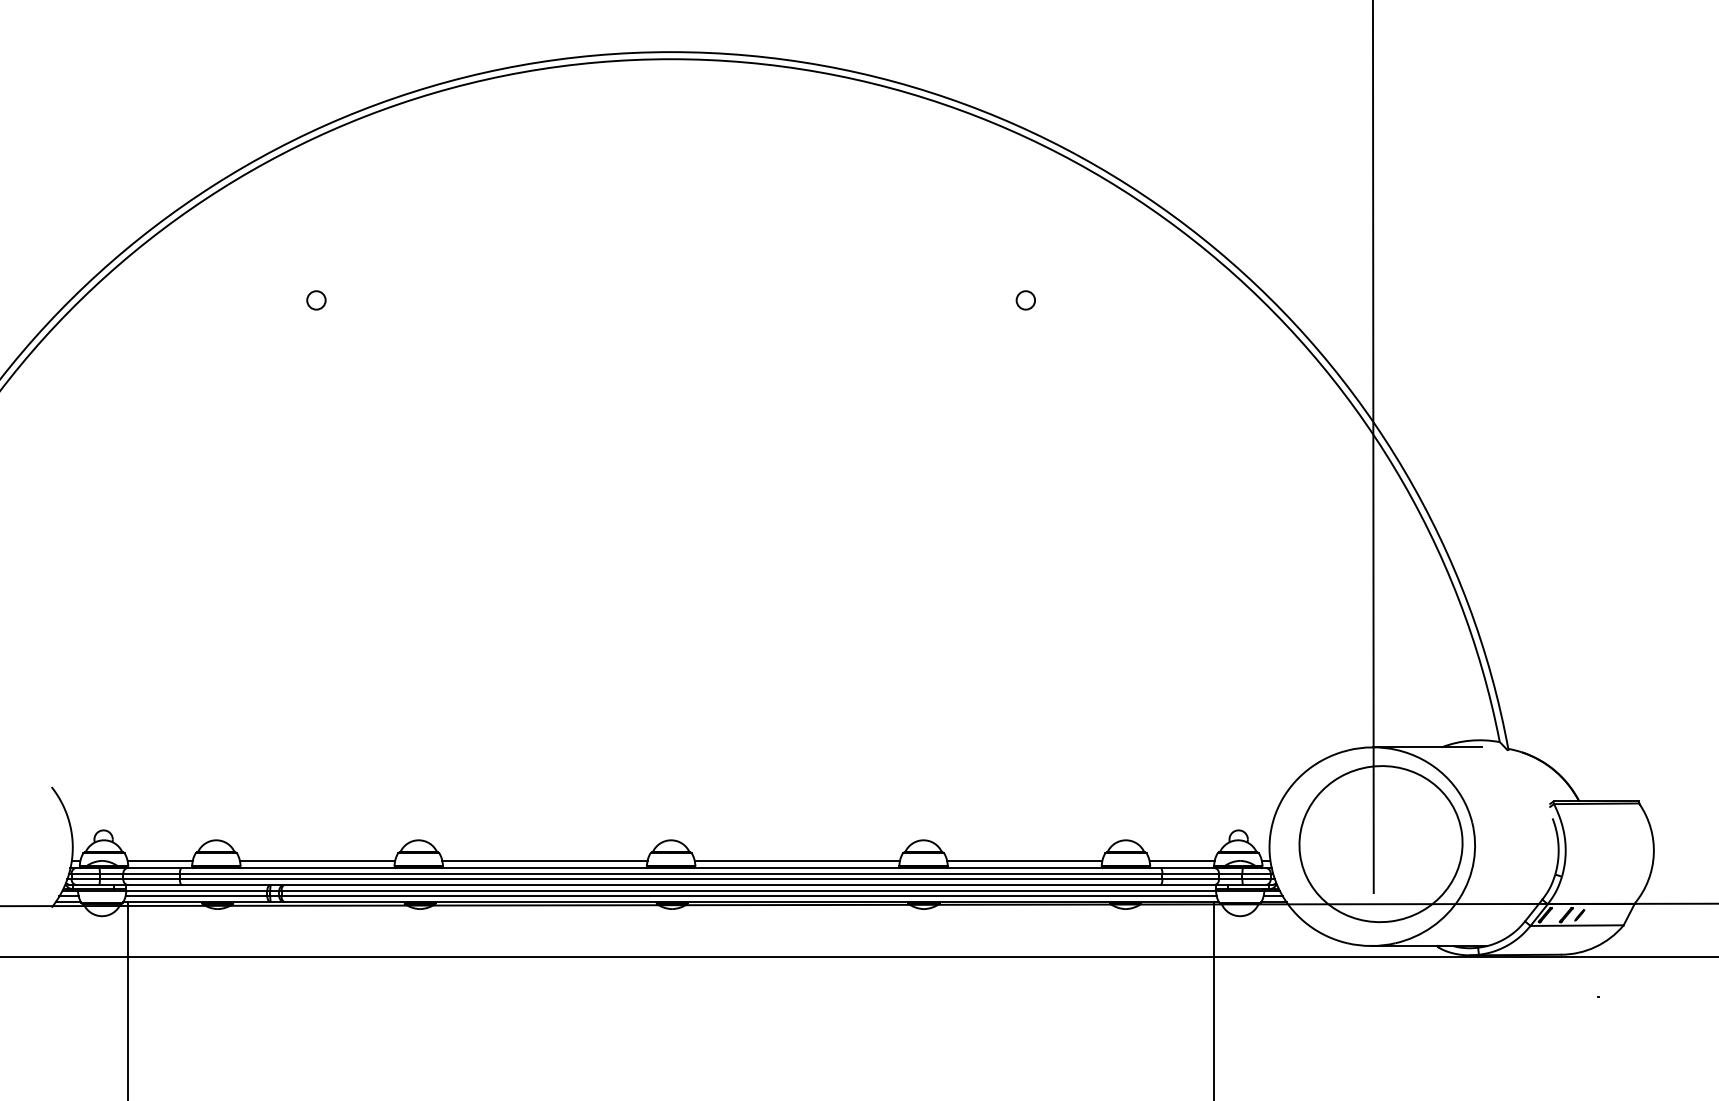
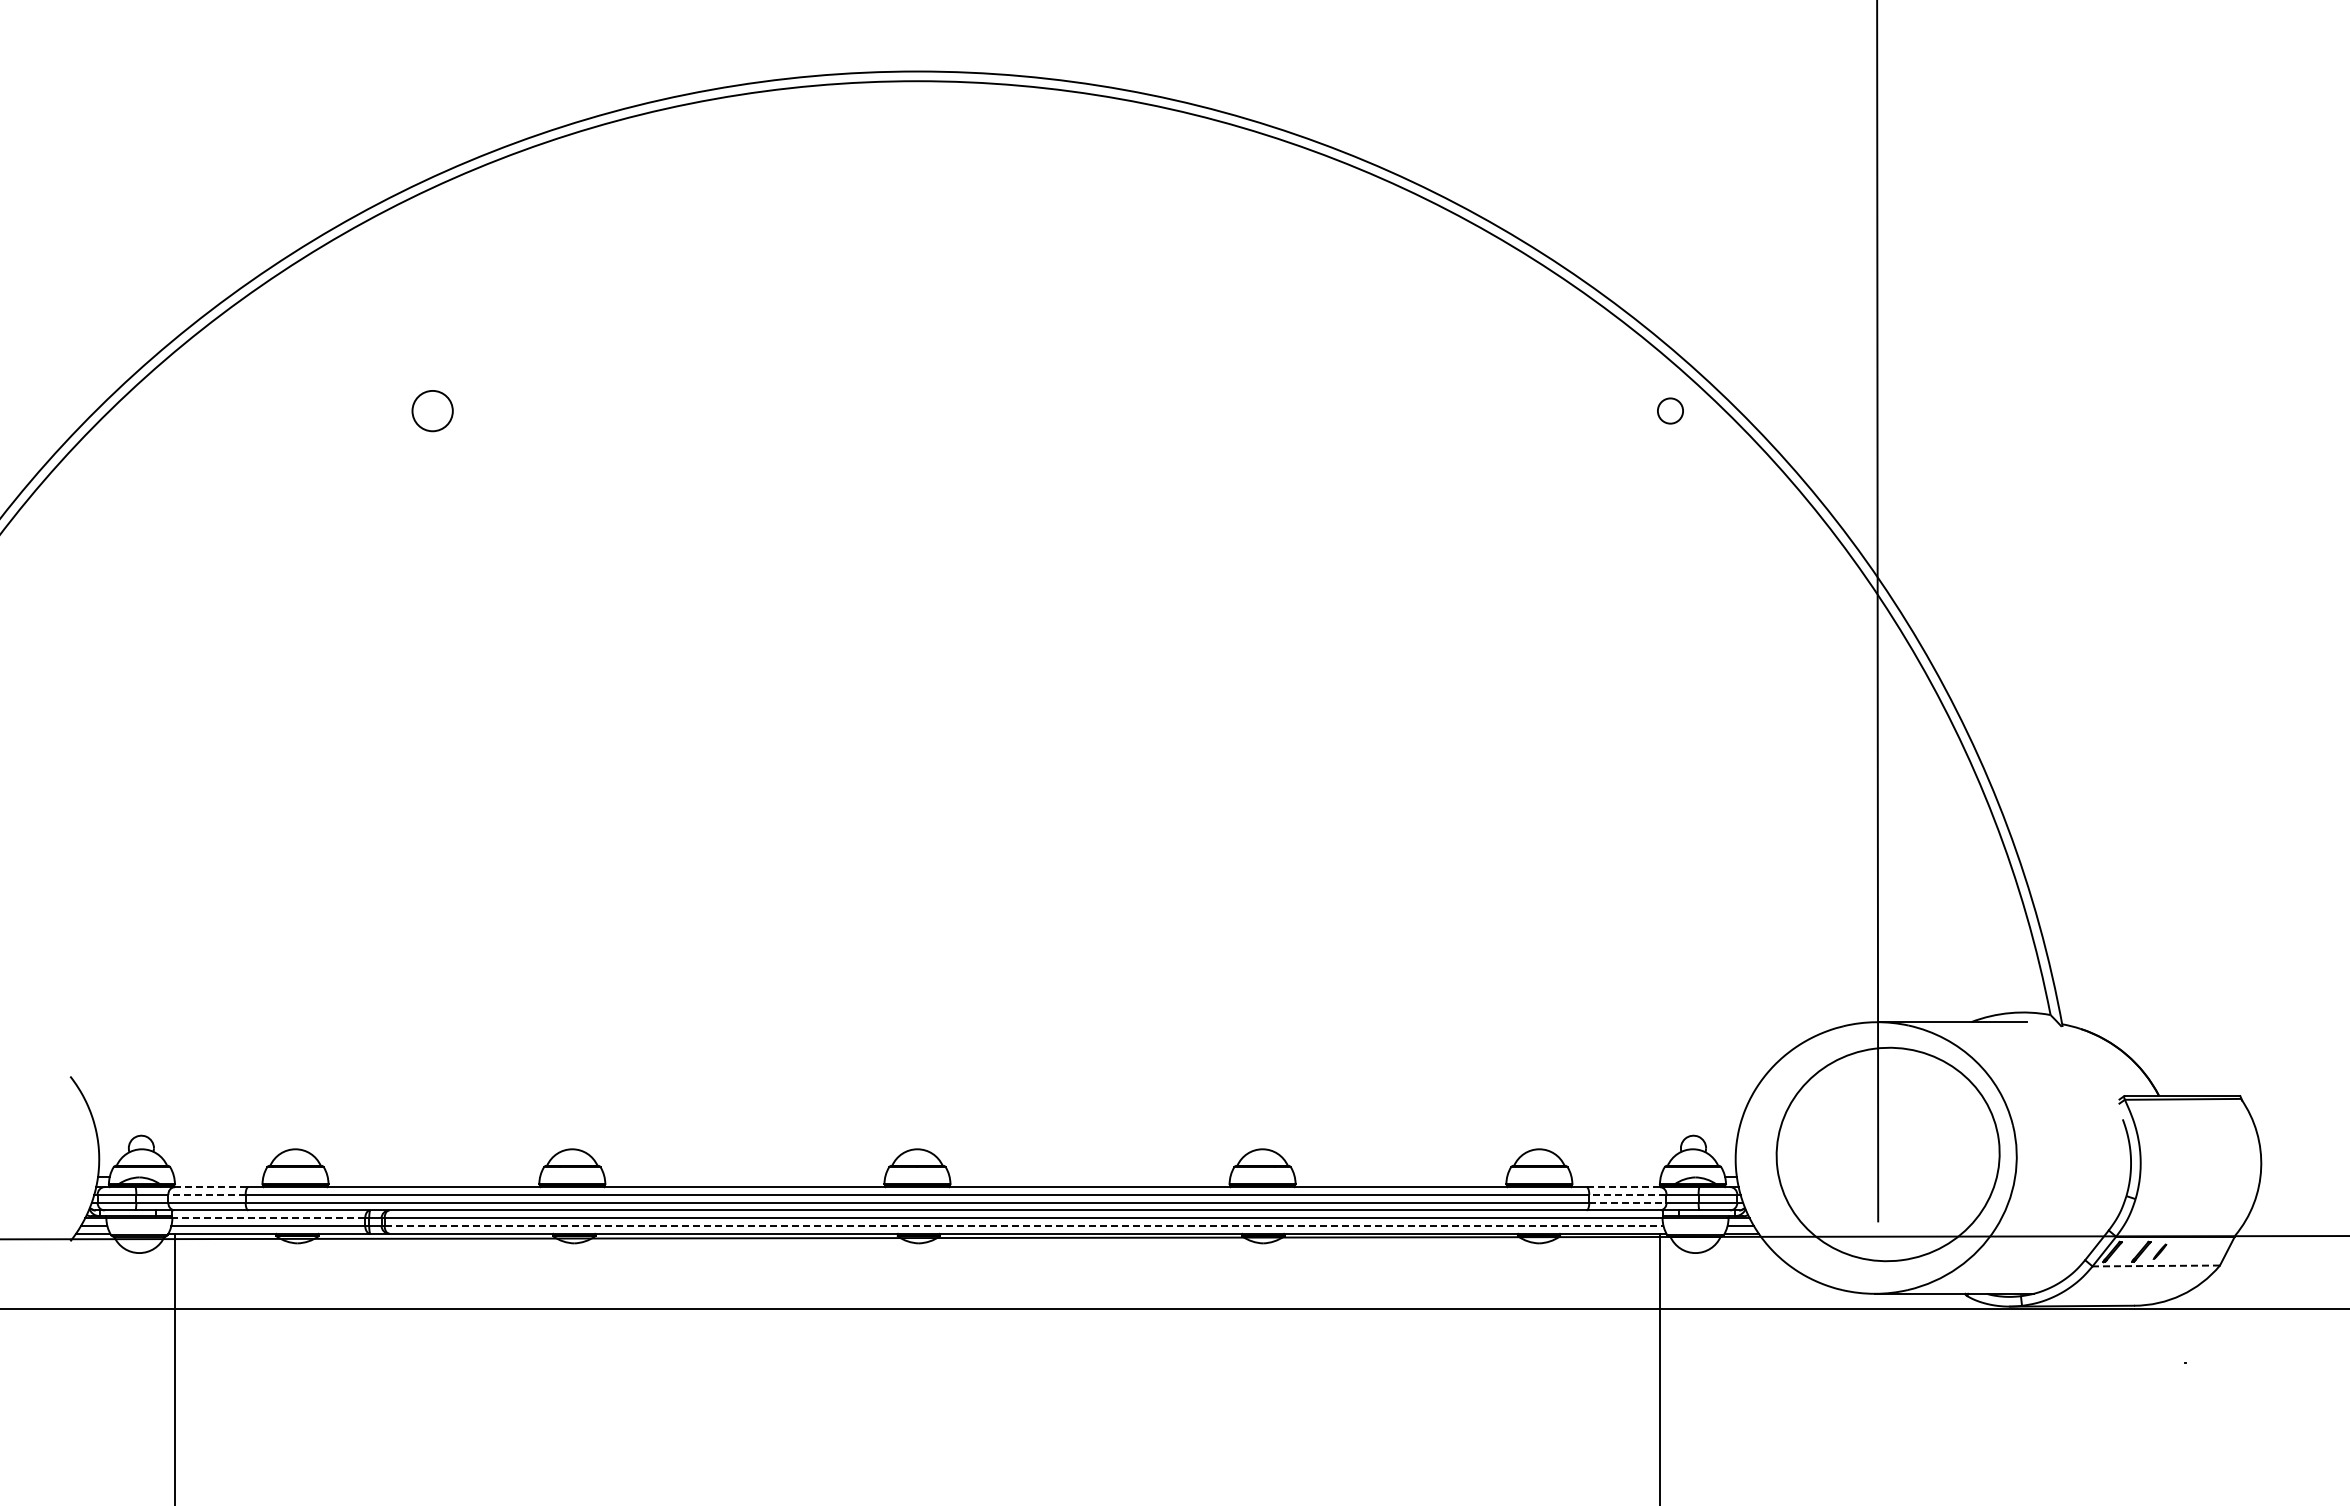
circle: (315, 300) -> (431, 410), size x1.6
circle: (1025, 300) -> (1670, 410), moved
line: (160, 860) -> (218, 1177), removed
line: (317, 860) -> (433, 1177), removed
line: (544, 860) -> (744, 1177), removed
line: (796, 860) -> (1089, 1177), removed
line: (1024, 860) -> (1400, 1177), removed
line: (1181, 860) -> (1615, 1177), removed
line: (154, 868) -> (211, 1187), solid -> dashed
line: (1188, 868) -> (1624, 1187), solid -> dashed
line: (151, 873) -> (207, 1194), solid -> dashed
line: (1190, 873) -> (1627, 1194), solid -> dashed
line: (1190, 879) -> (1627, 1202), solid -> dashed
line: (196, 890) -> (268, 1218), solid -> dashed
line: (749, 896) -> (1024, 1225), solid -> dashed
line: (1577, 925) -> (2156, 1265), solid -> dashed

